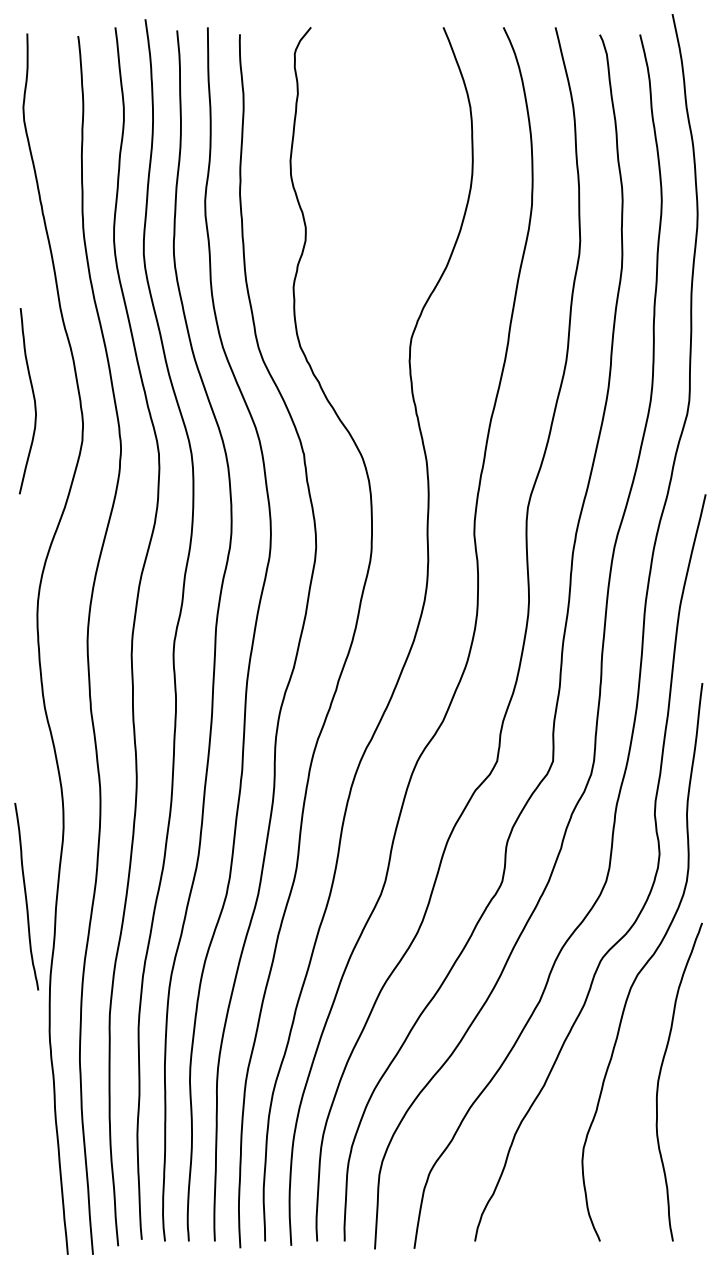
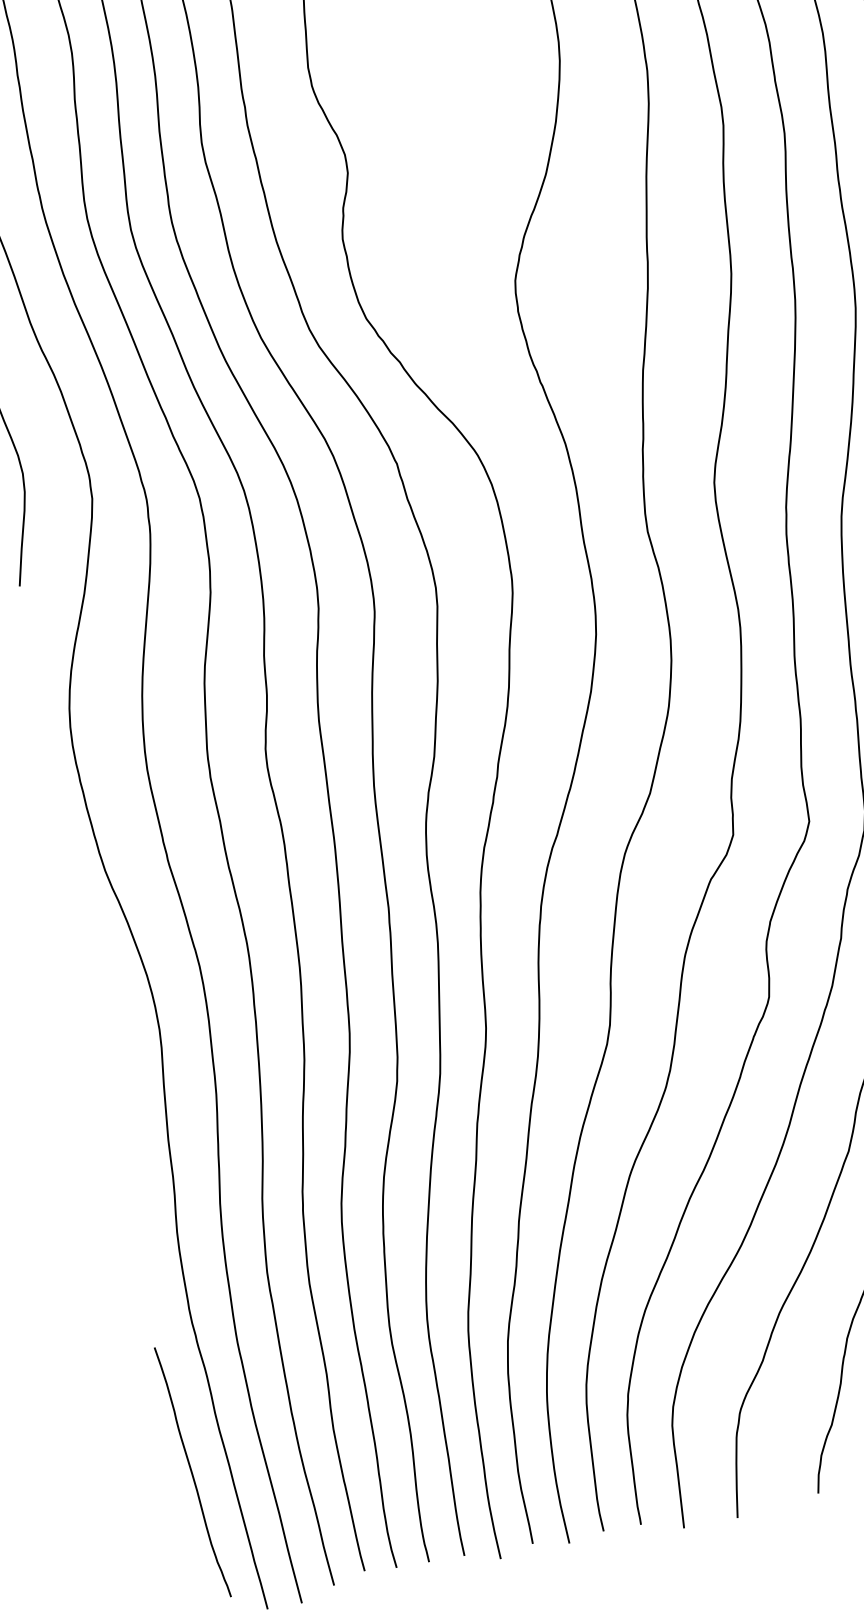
curve: (26, 896) -> (192, 1472), moved

